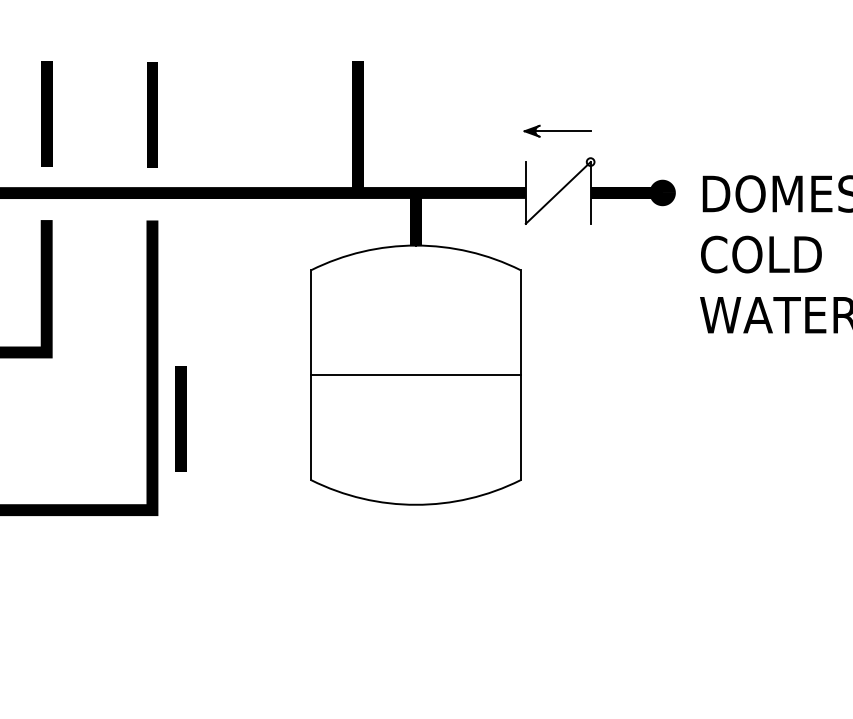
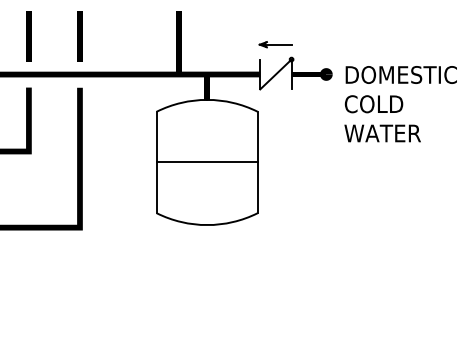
line: (180, 418) -> (93, 183), removed

